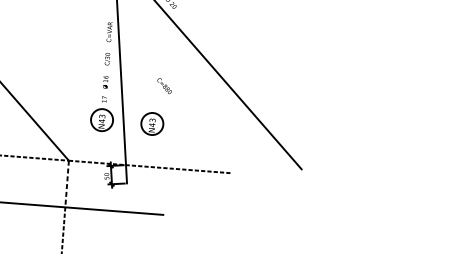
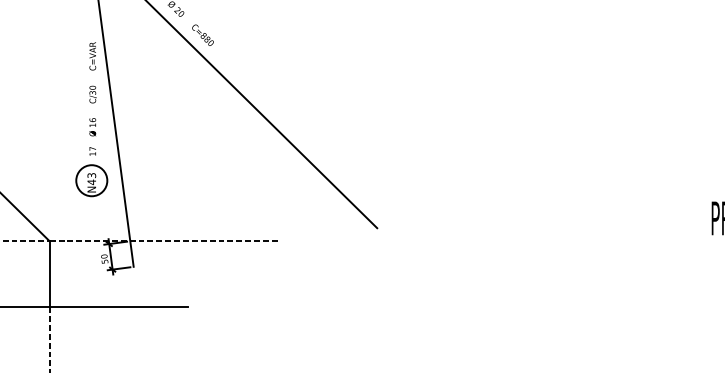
text: (164, 85) -> (202, 34), moved
part: (152, 123) -> (162, 180), removed
line: (66, 184) -> (49, 274), dashed -> solid

